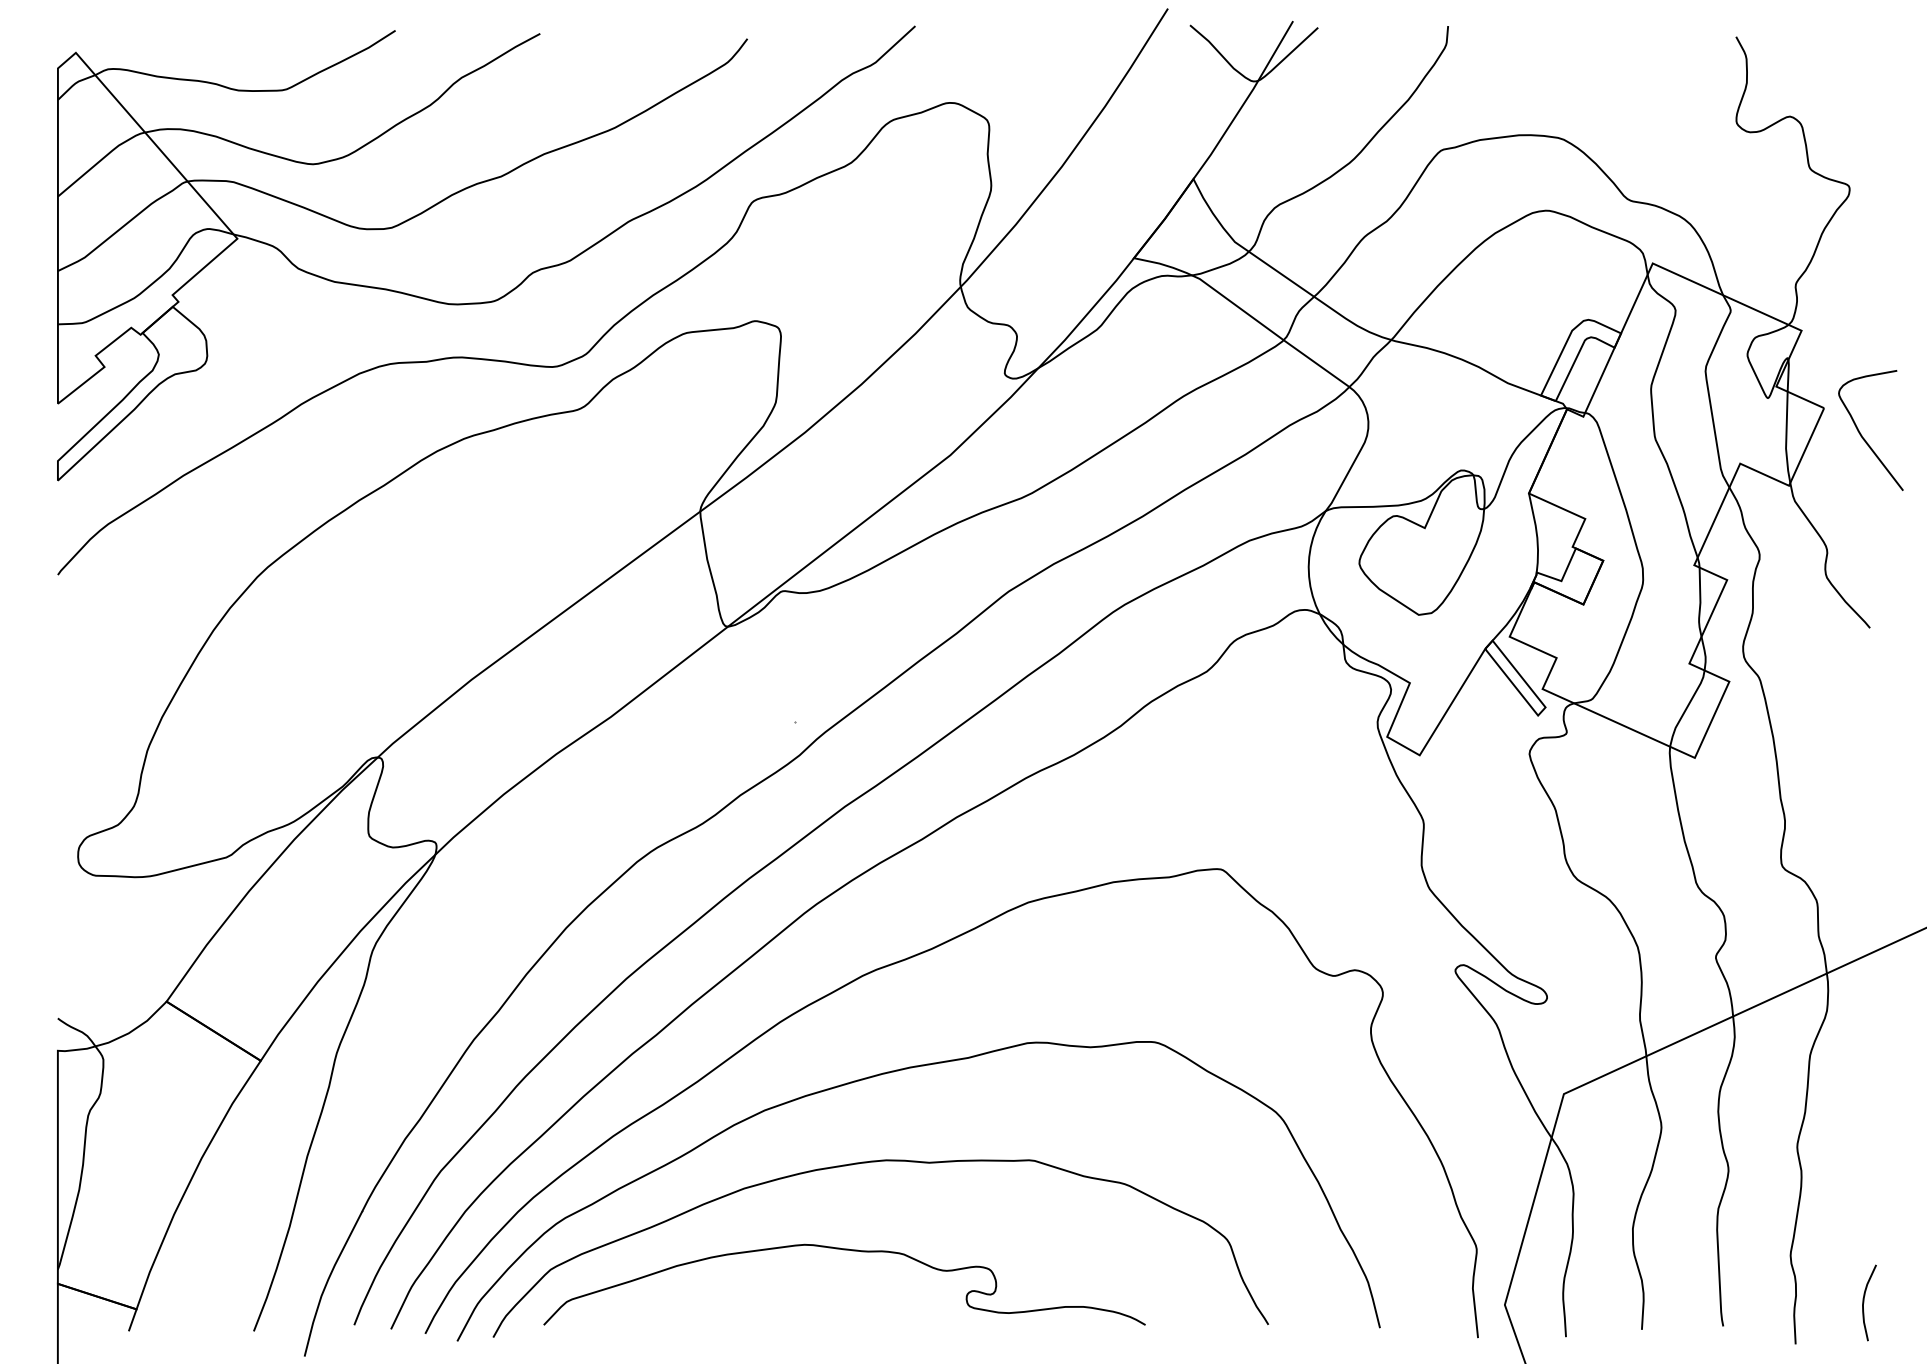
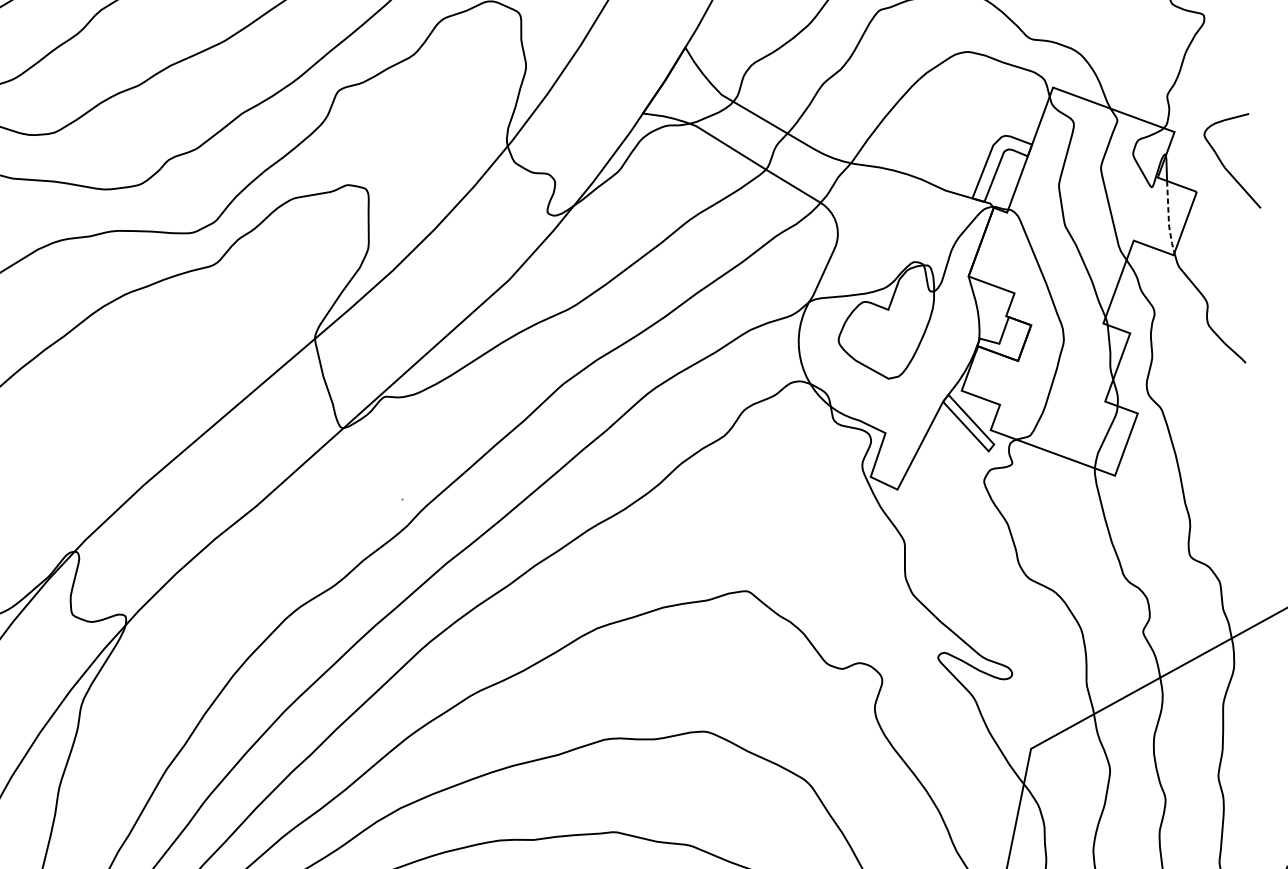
curve: (1862, 435) -> (1225, 167), moved
line: (1786, 438) -> (1168, 218), solid -> dashed

